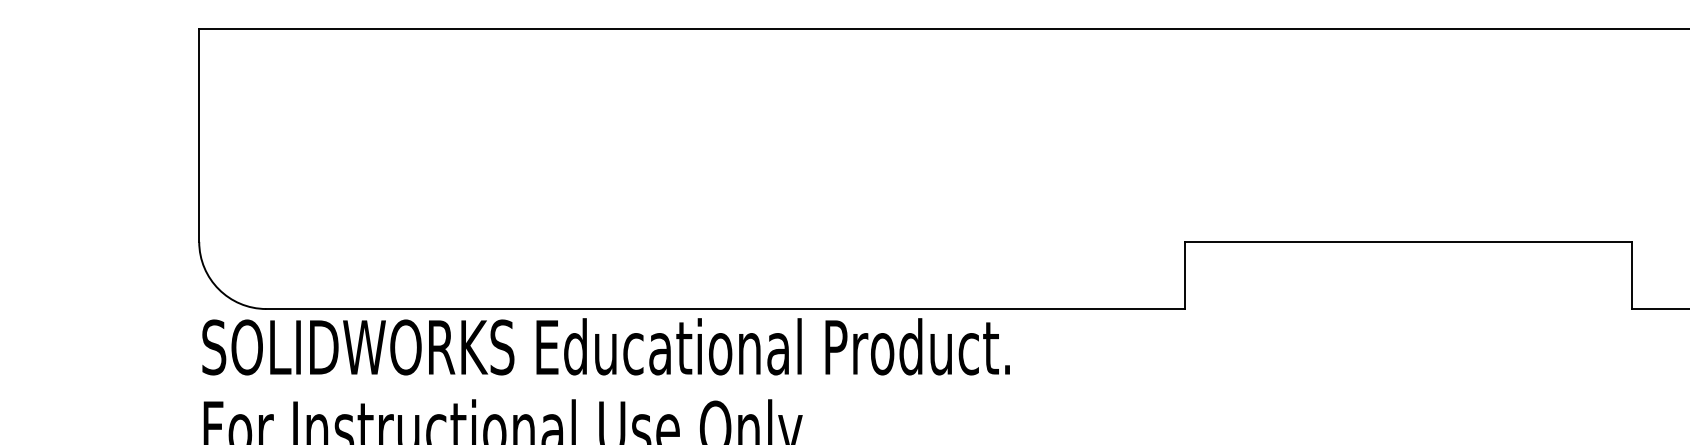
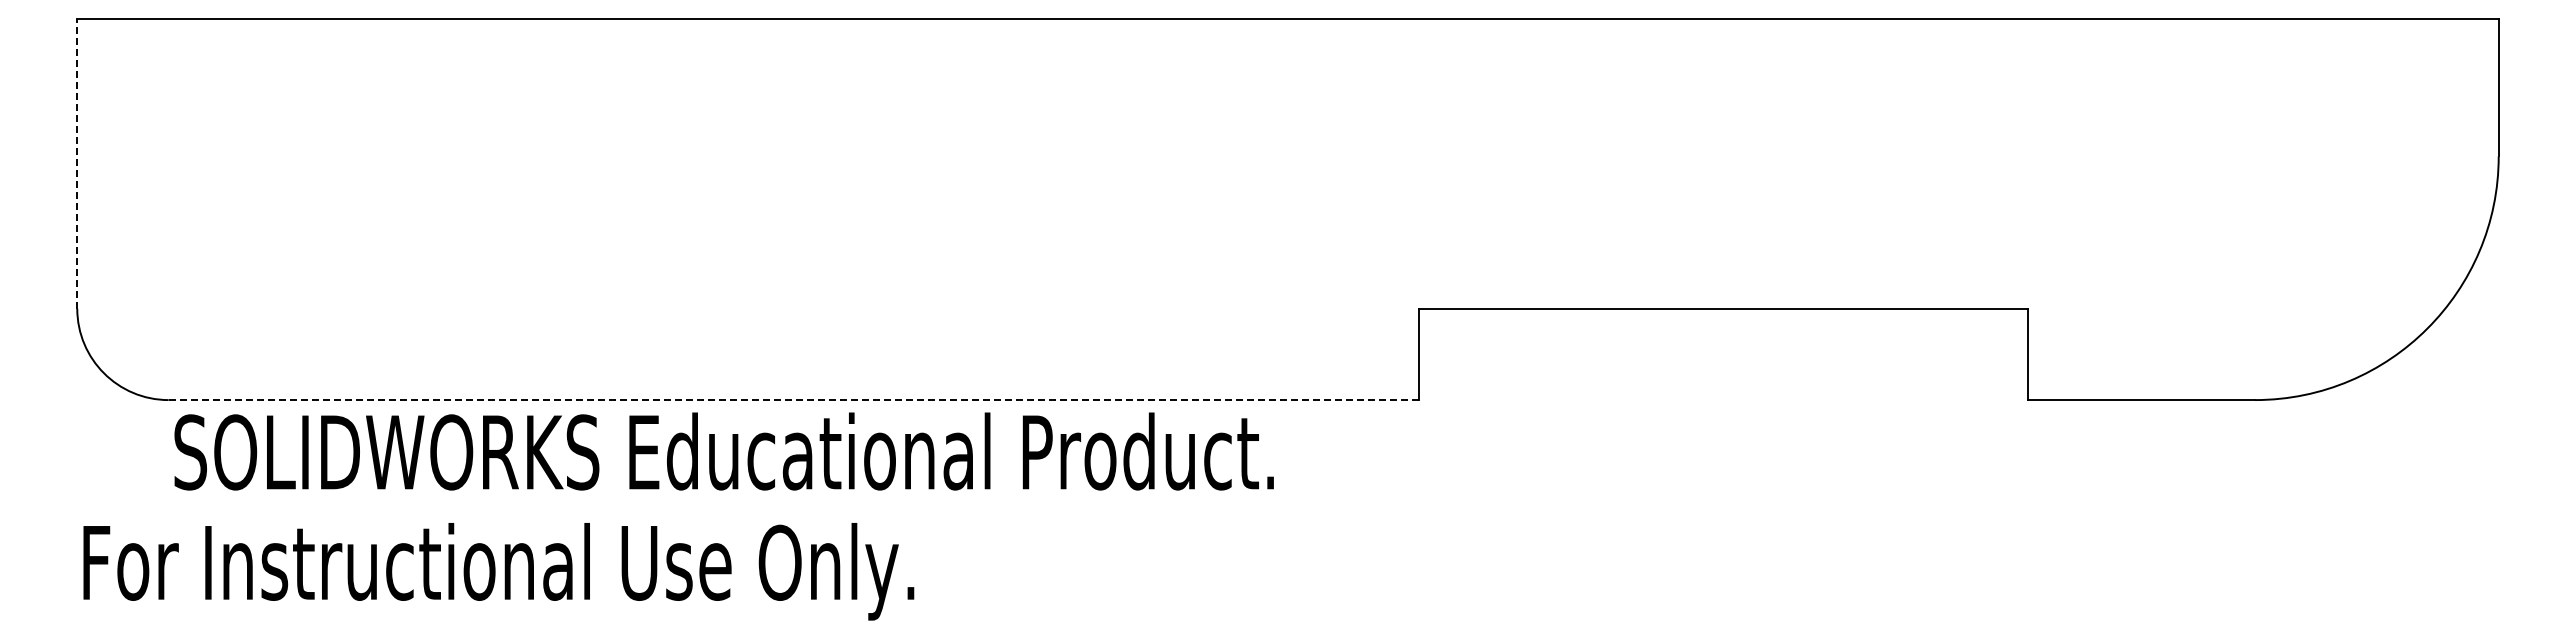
line: (199, 135) -> (77, 164), solid -> dashed
line: (725, 309) -> (793, 400), solid -> dashed
text: (605, 346) -> (723, 451), moved

